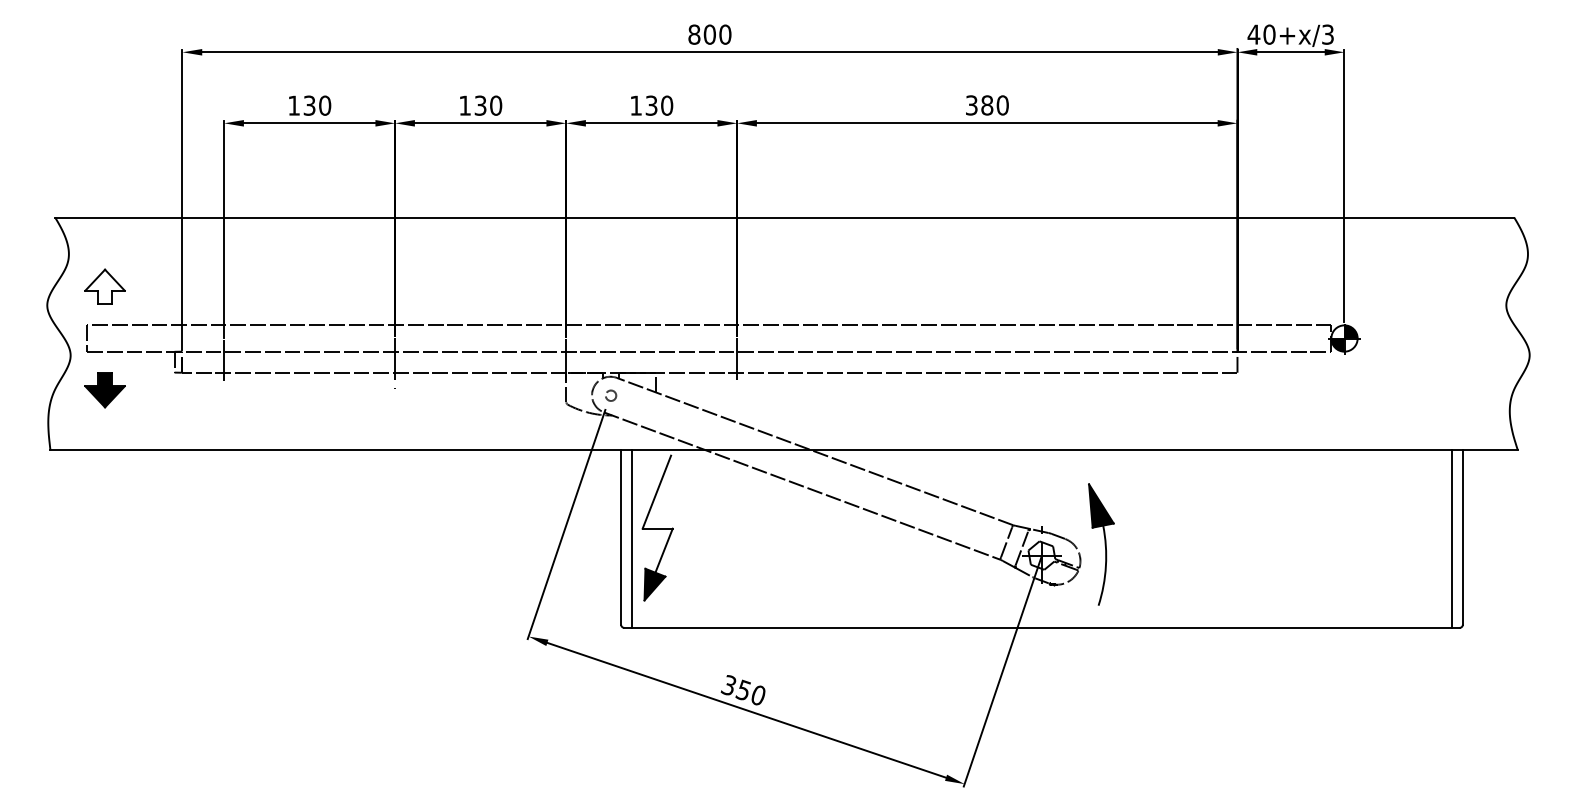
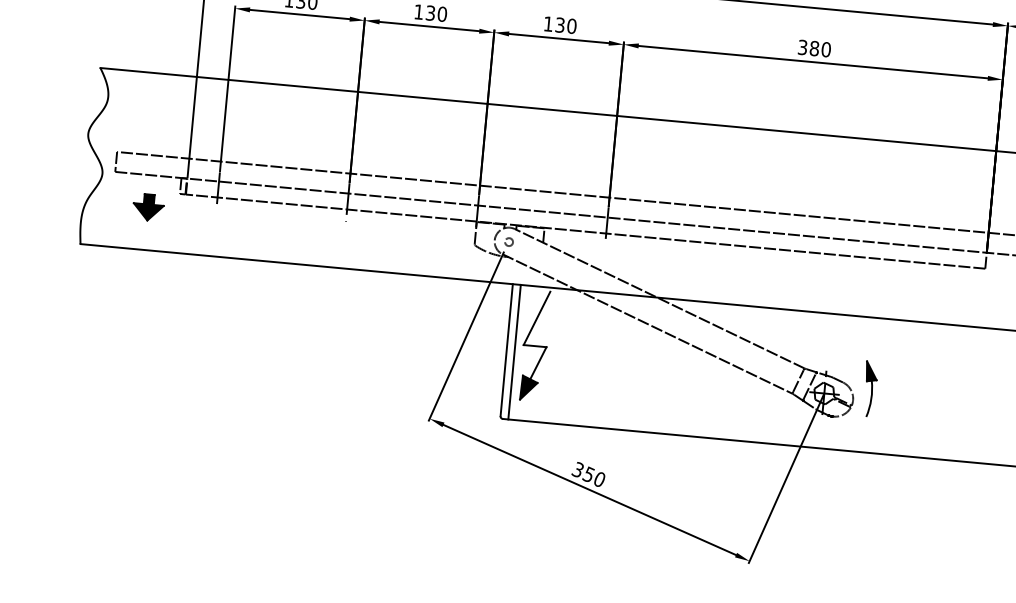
part: (104, 286) -> (132, 123), removed
part: (104, 390) -> (148, 207), moved
part: (1101, 544) -> (870, 389), size x0.6

